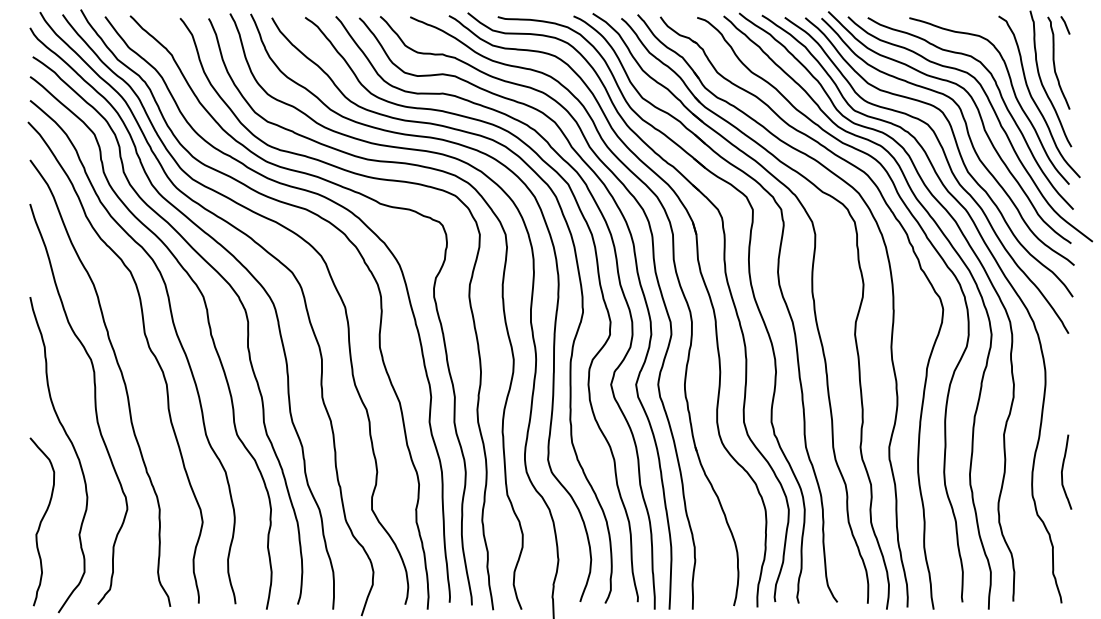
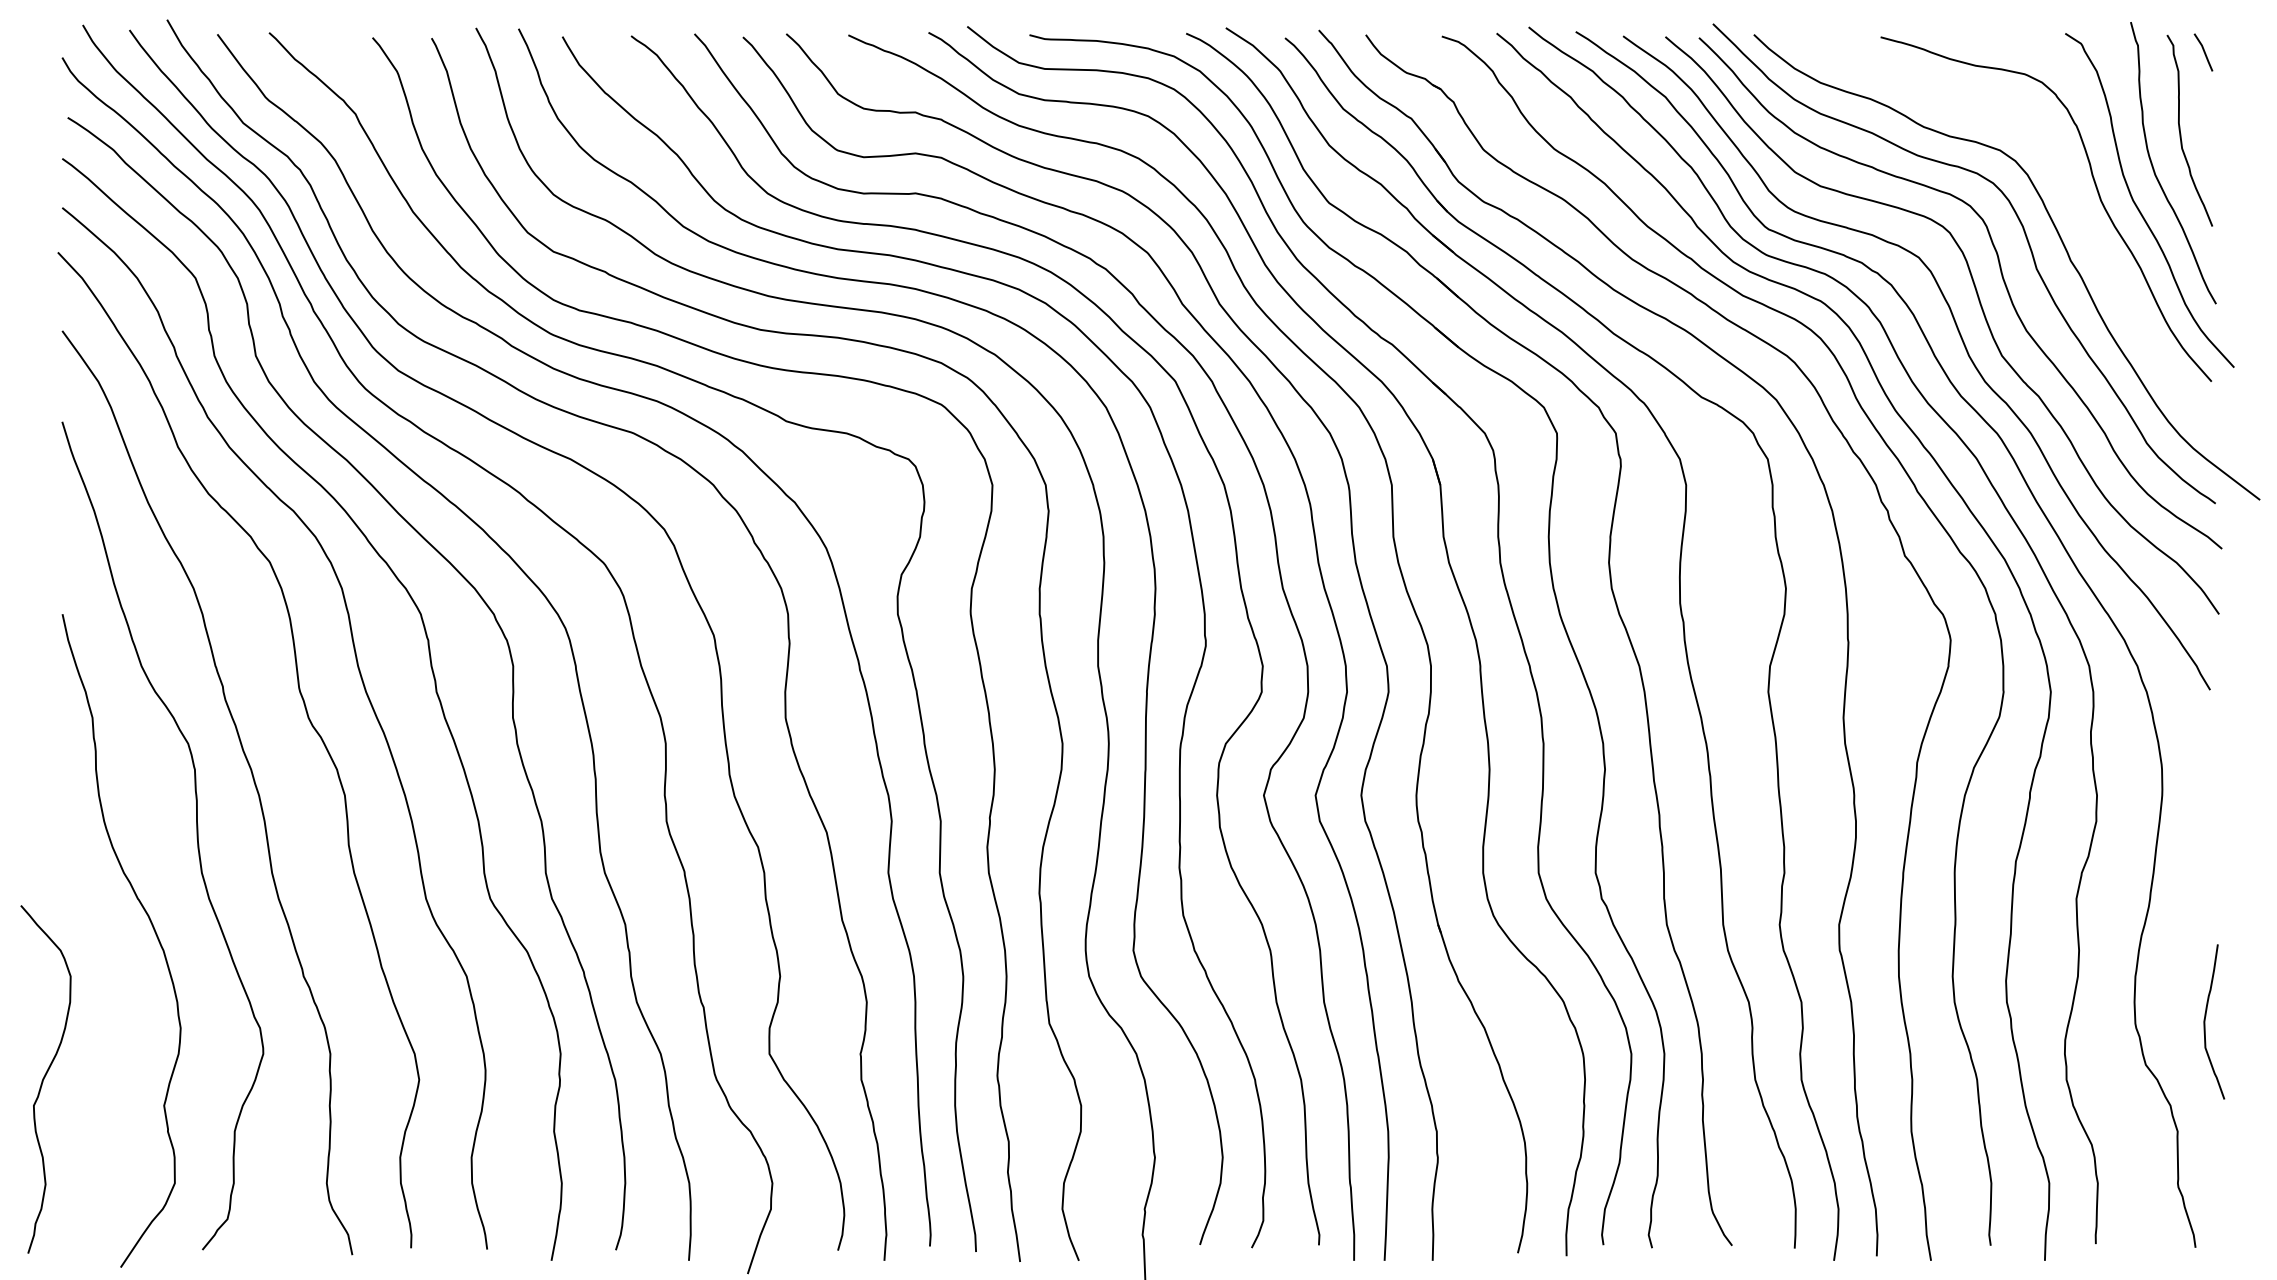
curve: (1000, 97) -> (2069, 201), removed
curve: (1063, 469) -> (2207, 1016), moved
curve: (42, 521) -> (46, 1078), moved

